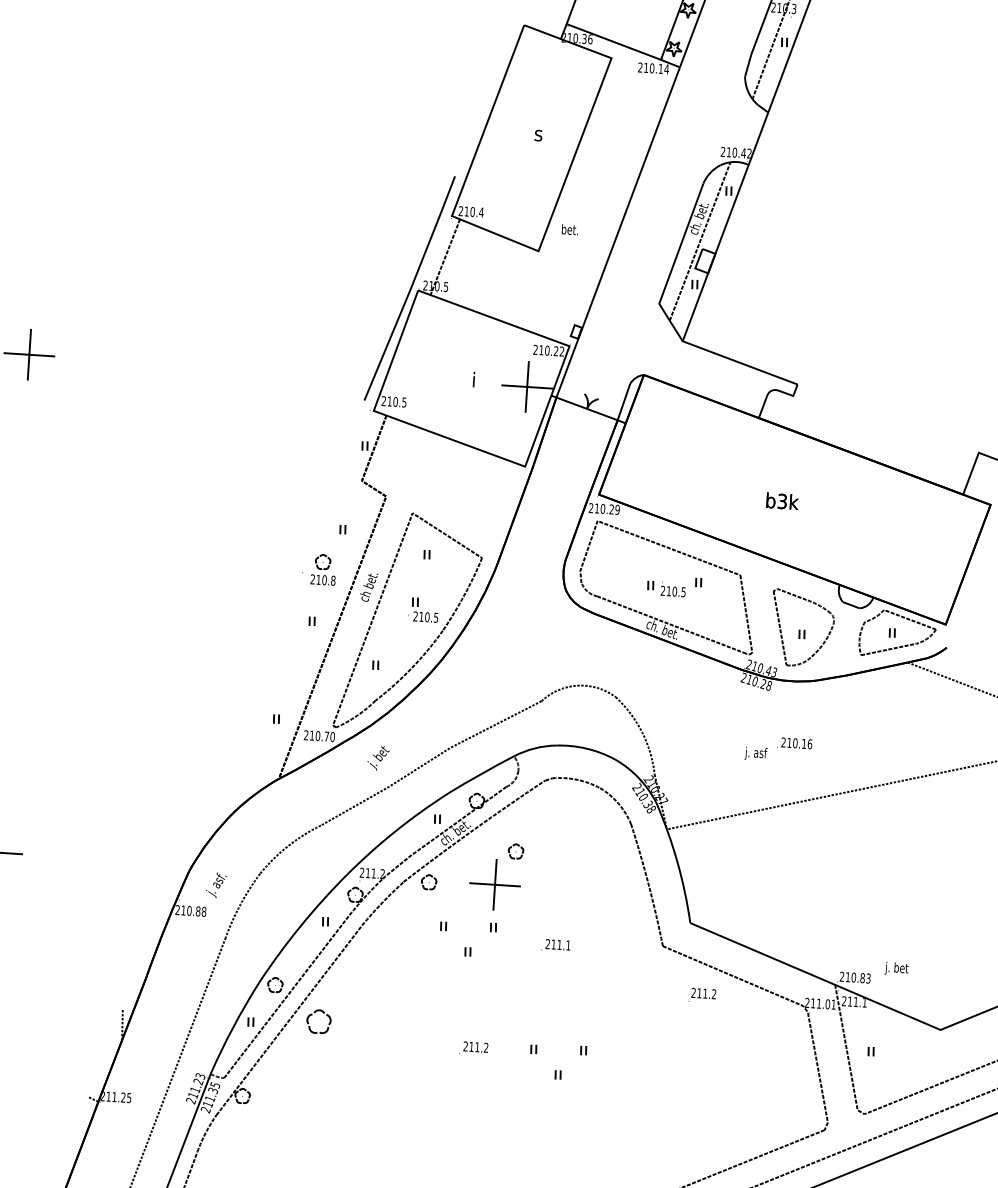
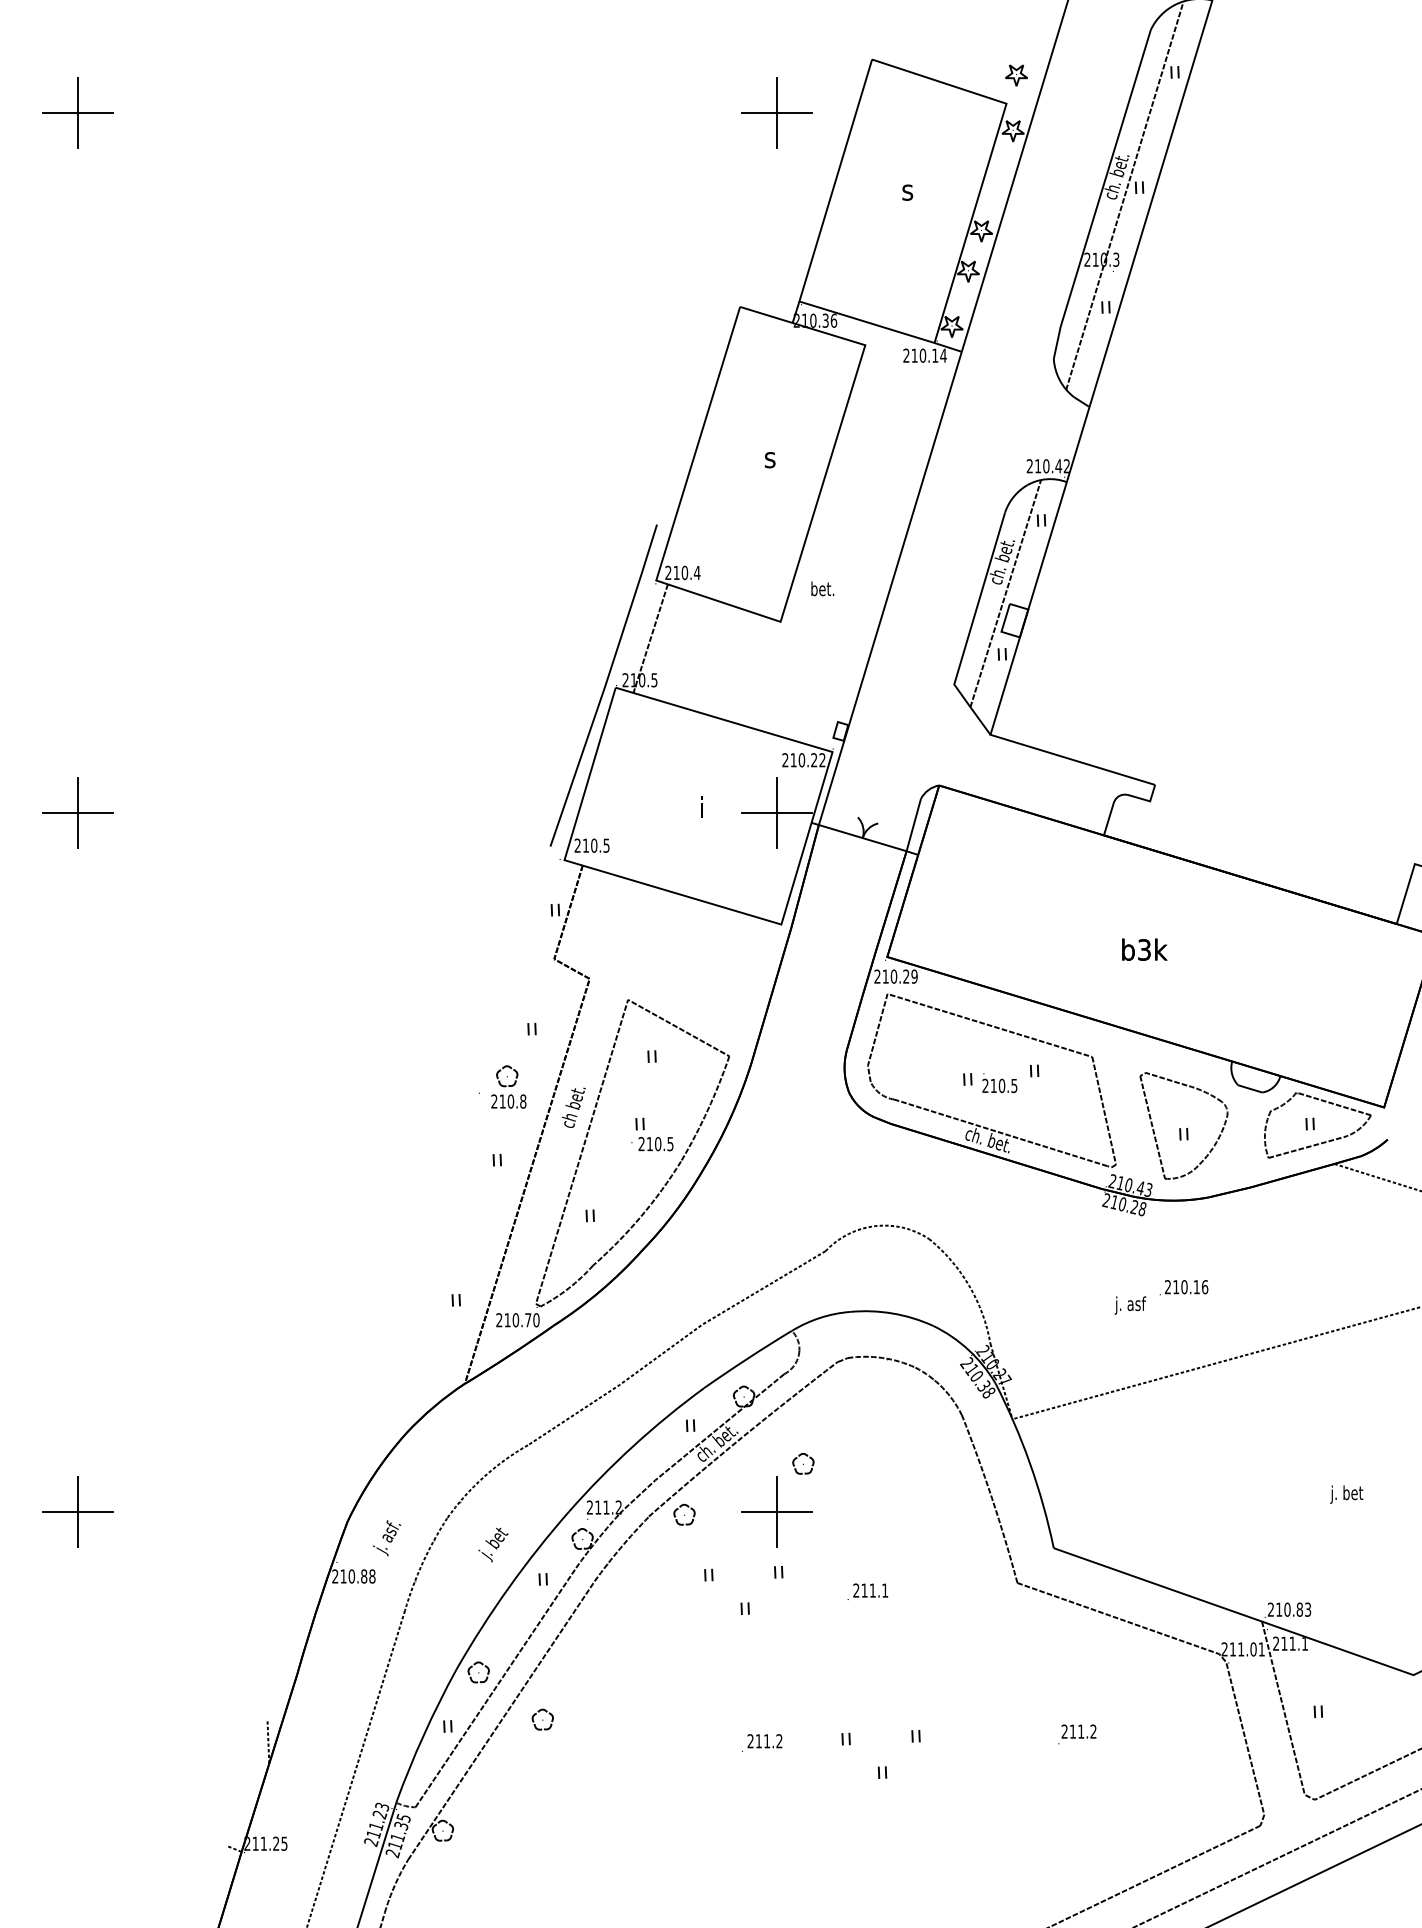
text: (378, 758) -> (493, 1544), moved
text: (896, 968) -> (1346, 1494), moved
text: (702, 995) -> (1077, 1734), moved
part: (318, 1021) -> (542, 1719), size x0.62

